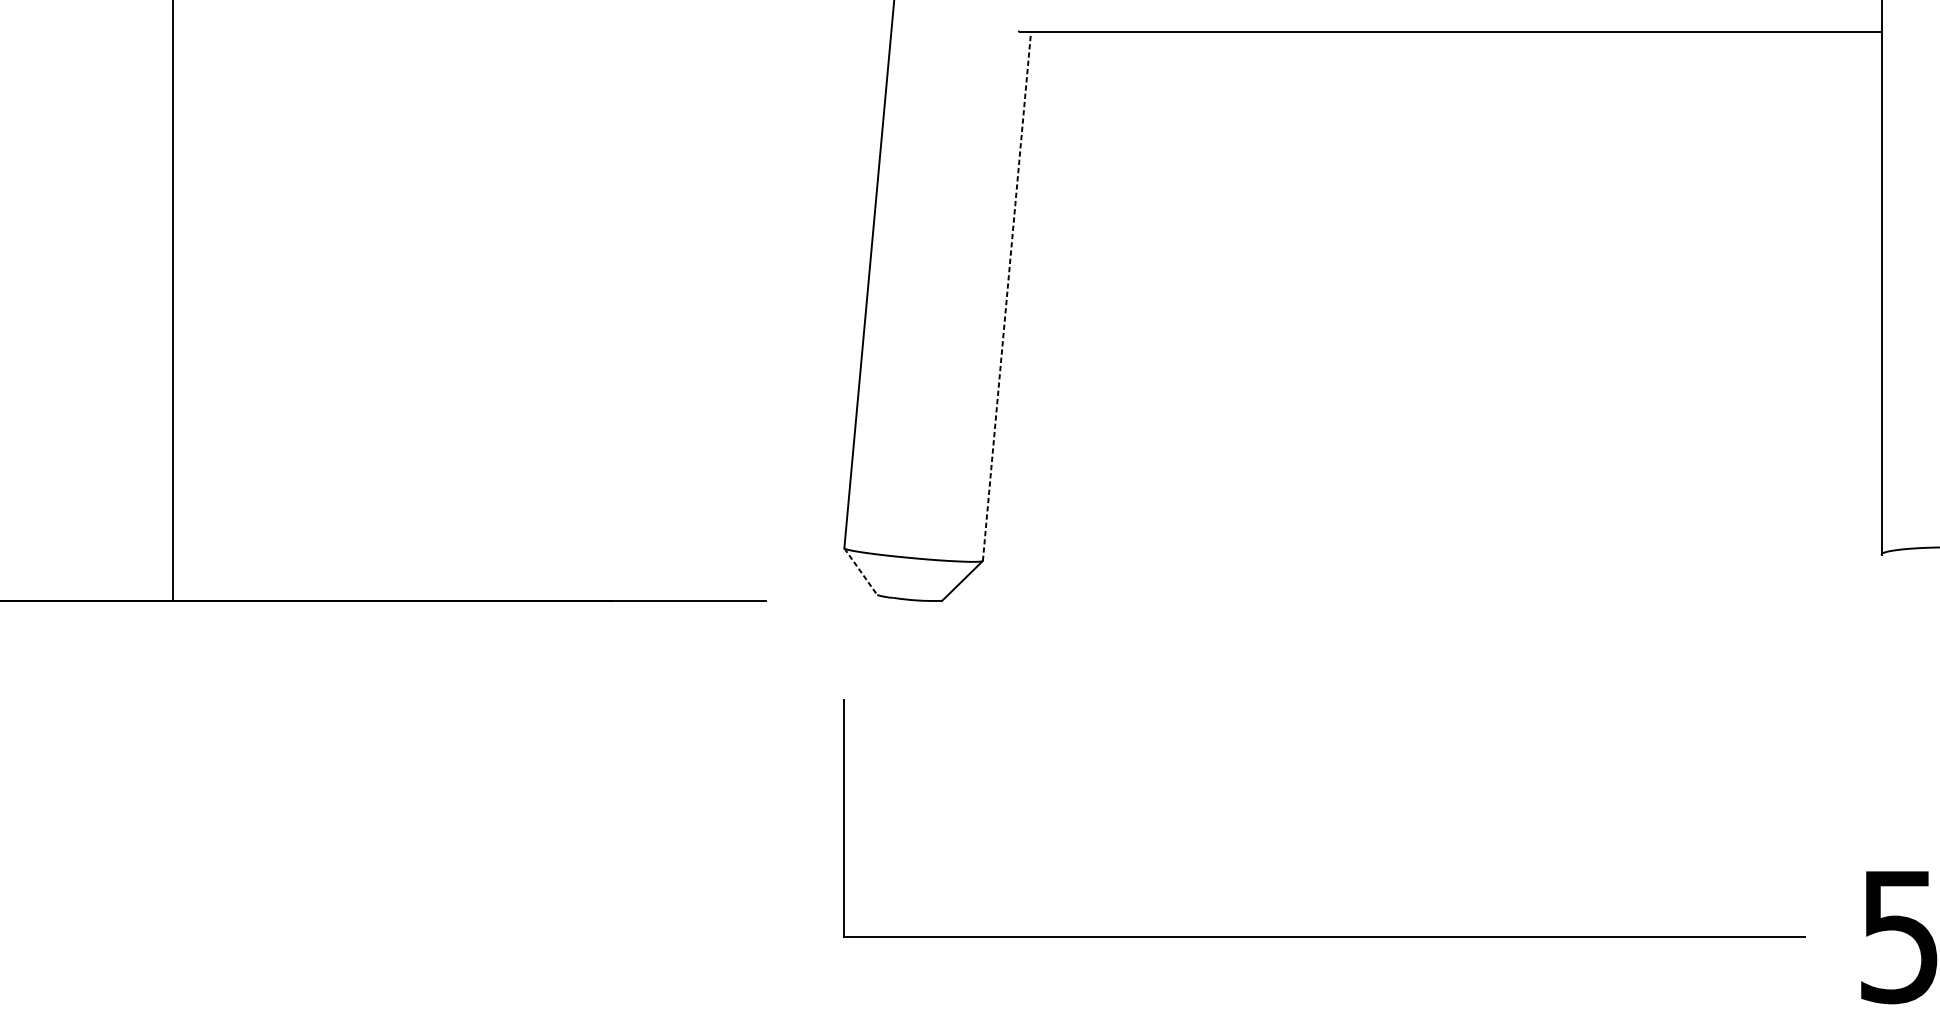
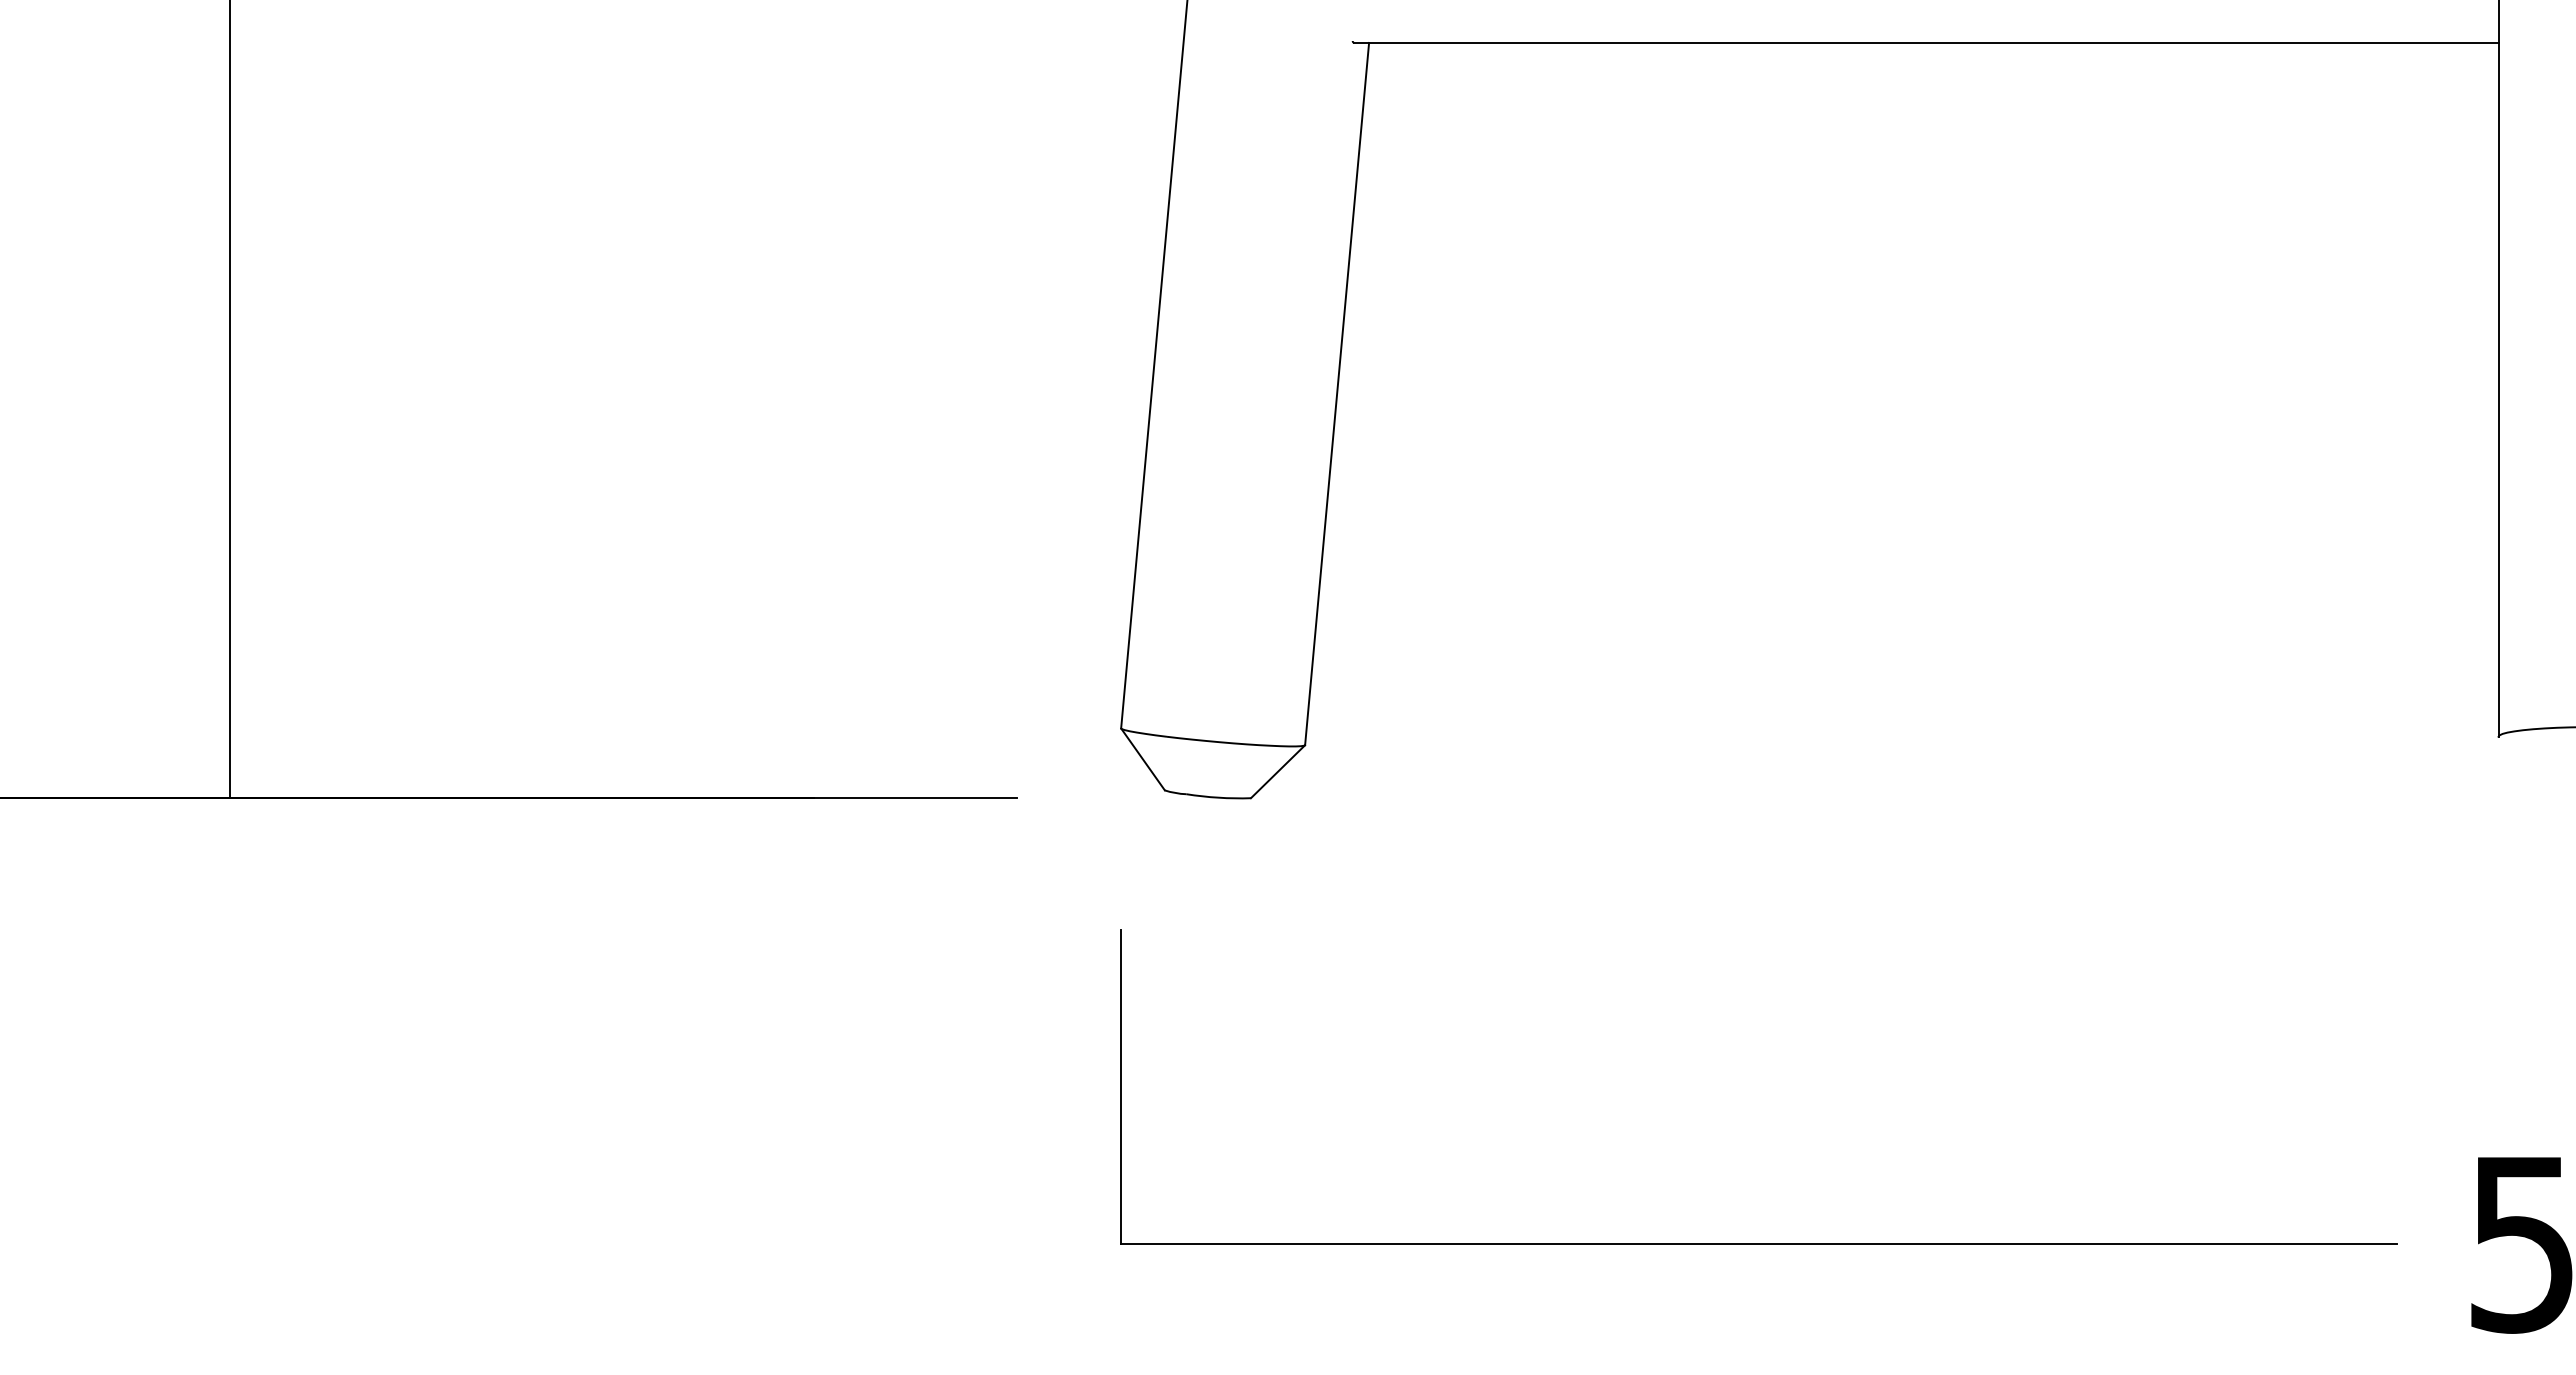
line: (1007, 296) -> (1337, 394), dashed -> solid
line: (861, 571) -> (1143, 759), dashed -> solid

